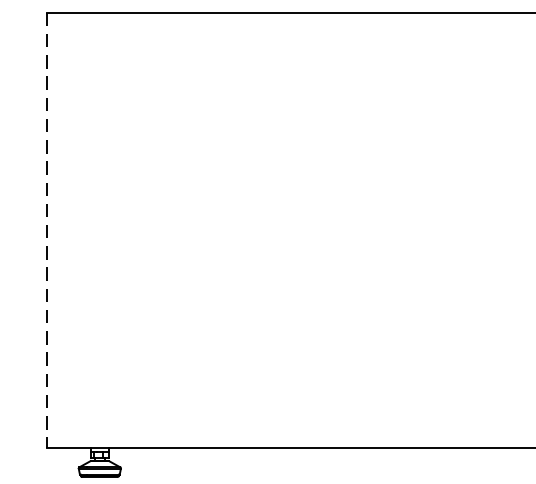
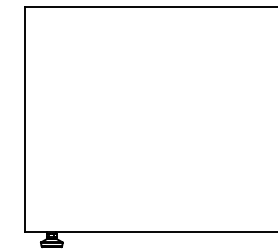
line: (47, 230) -> (24, 119), dashed -> solid

